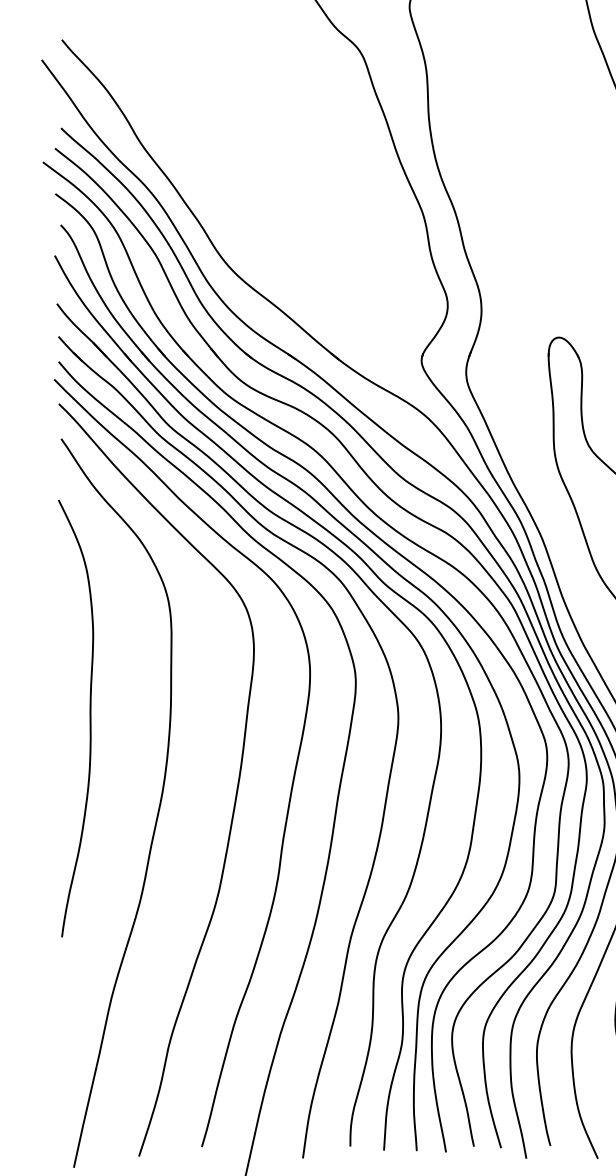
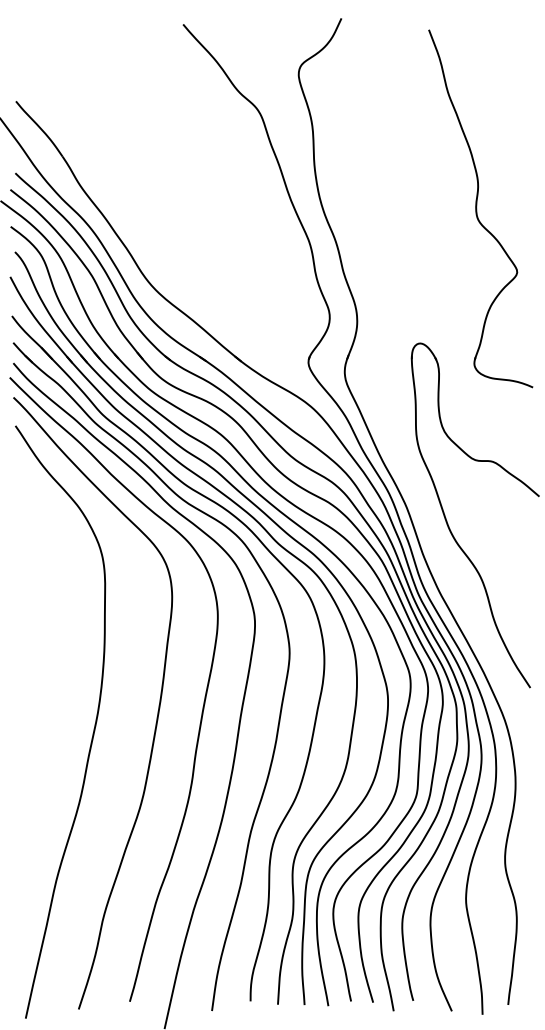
curve: (89, 718) -> (38, 653), removed

